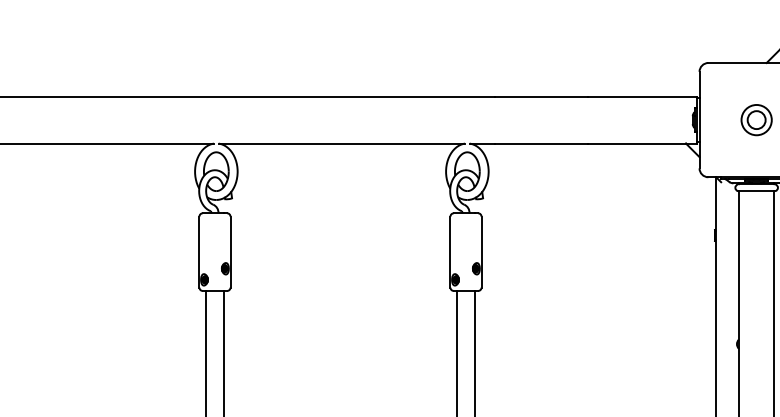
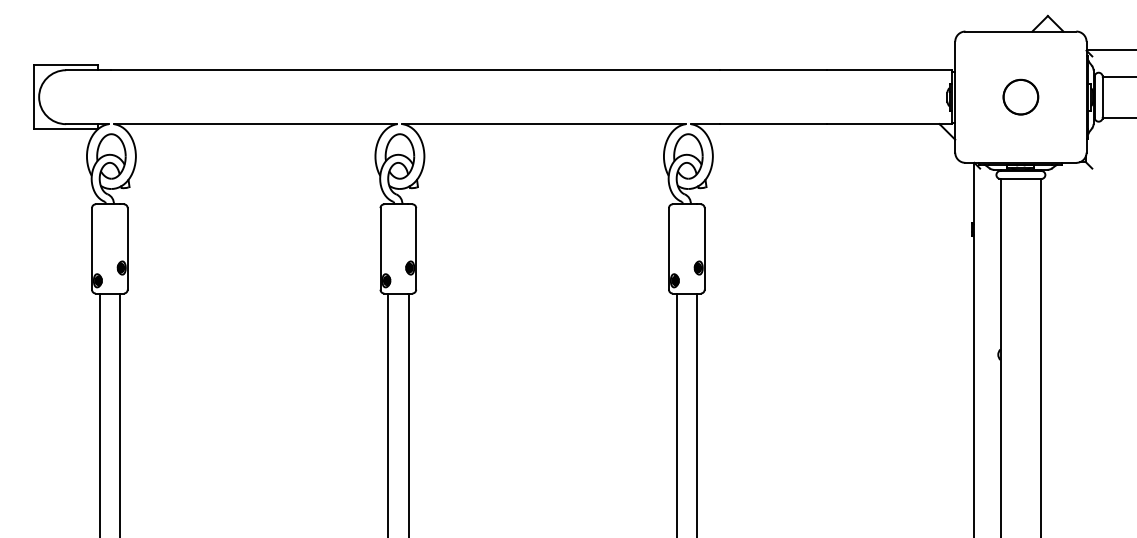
circle: (756, 120) -> (1020, 97), size x1.67

